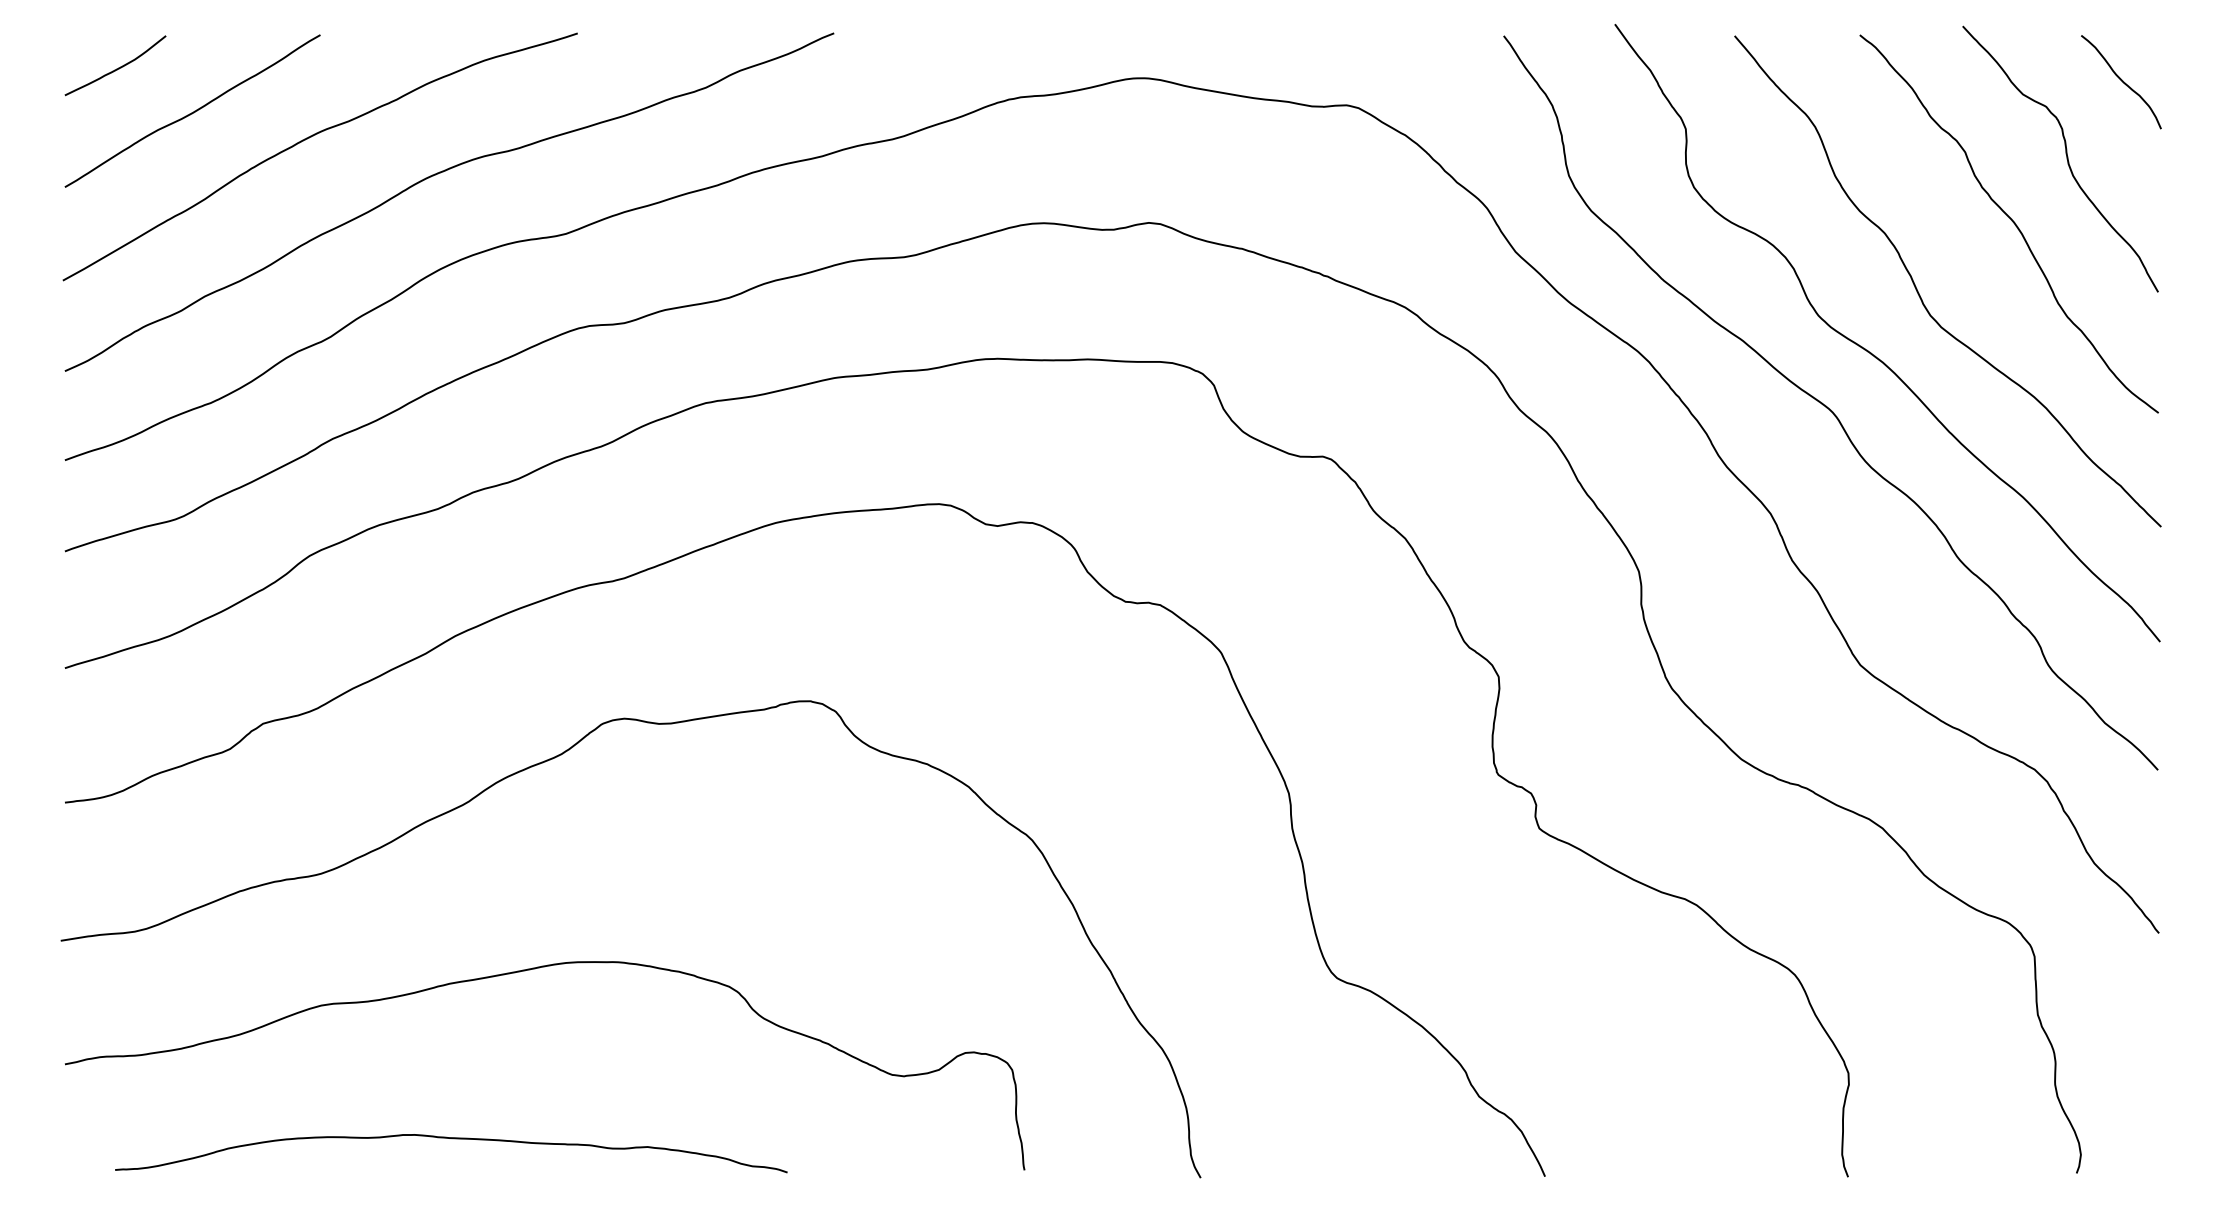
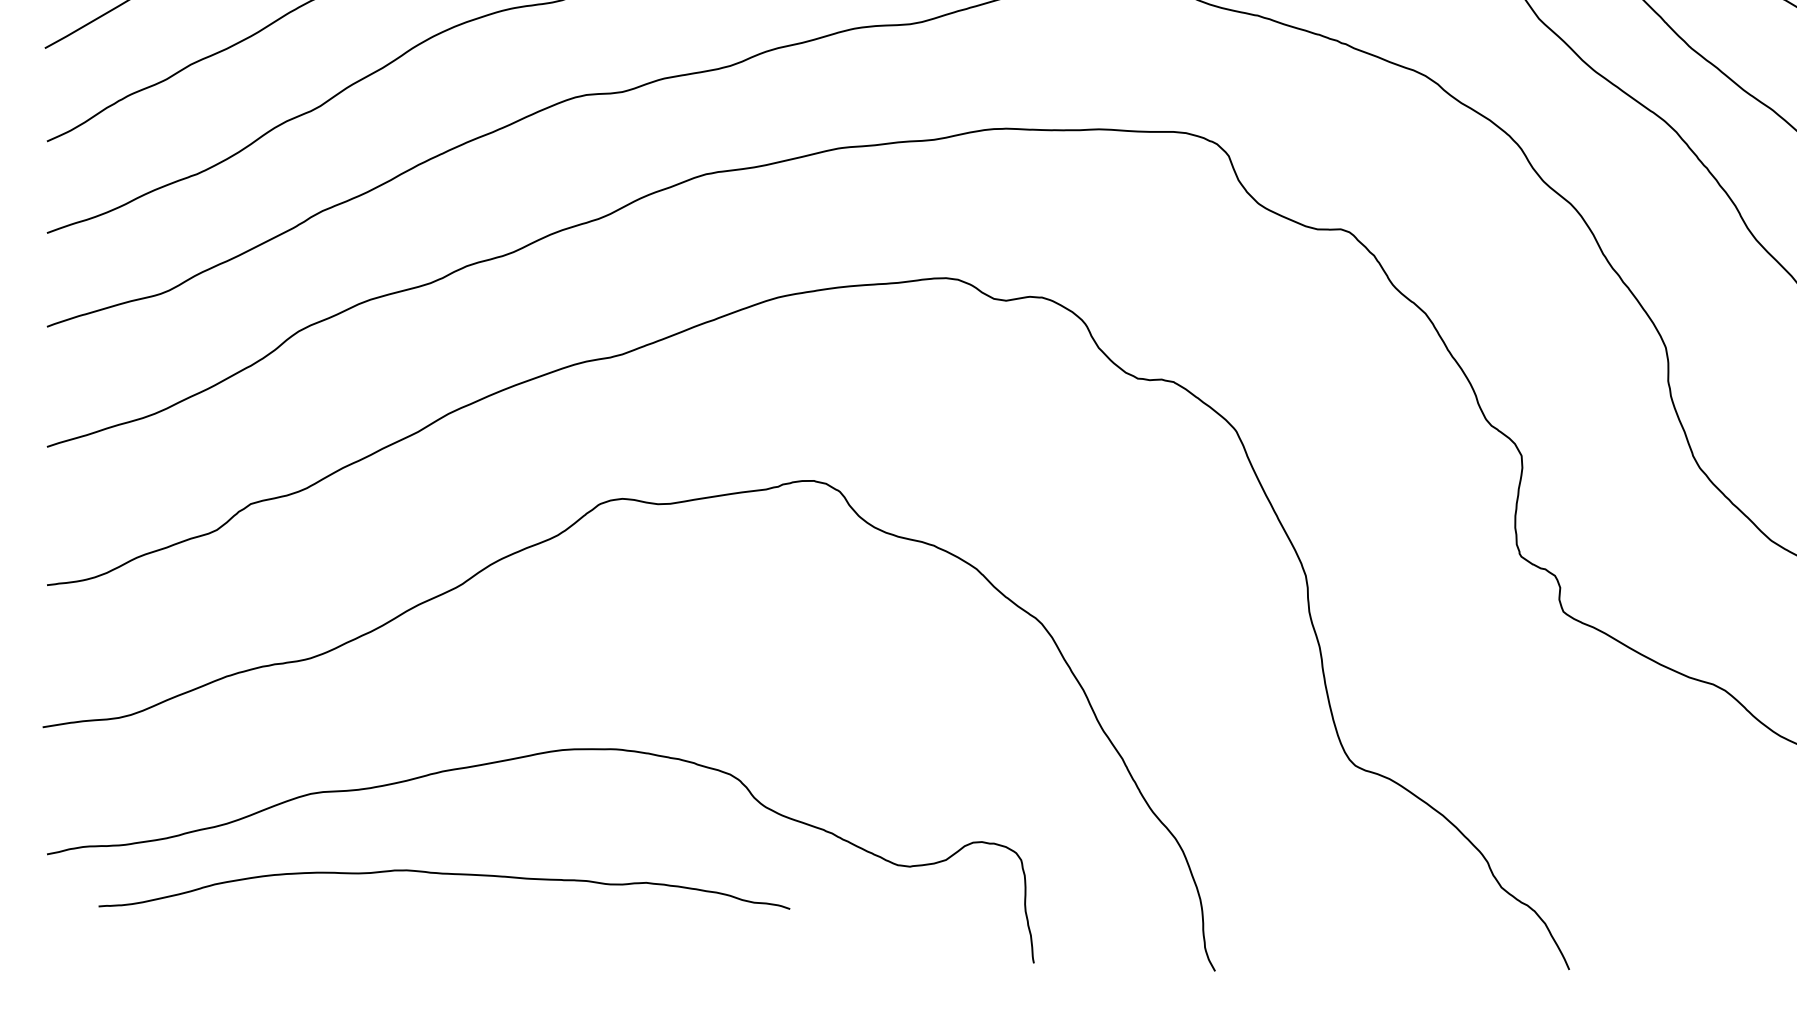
curve: (452, 1139) -> (445, 875), moved

